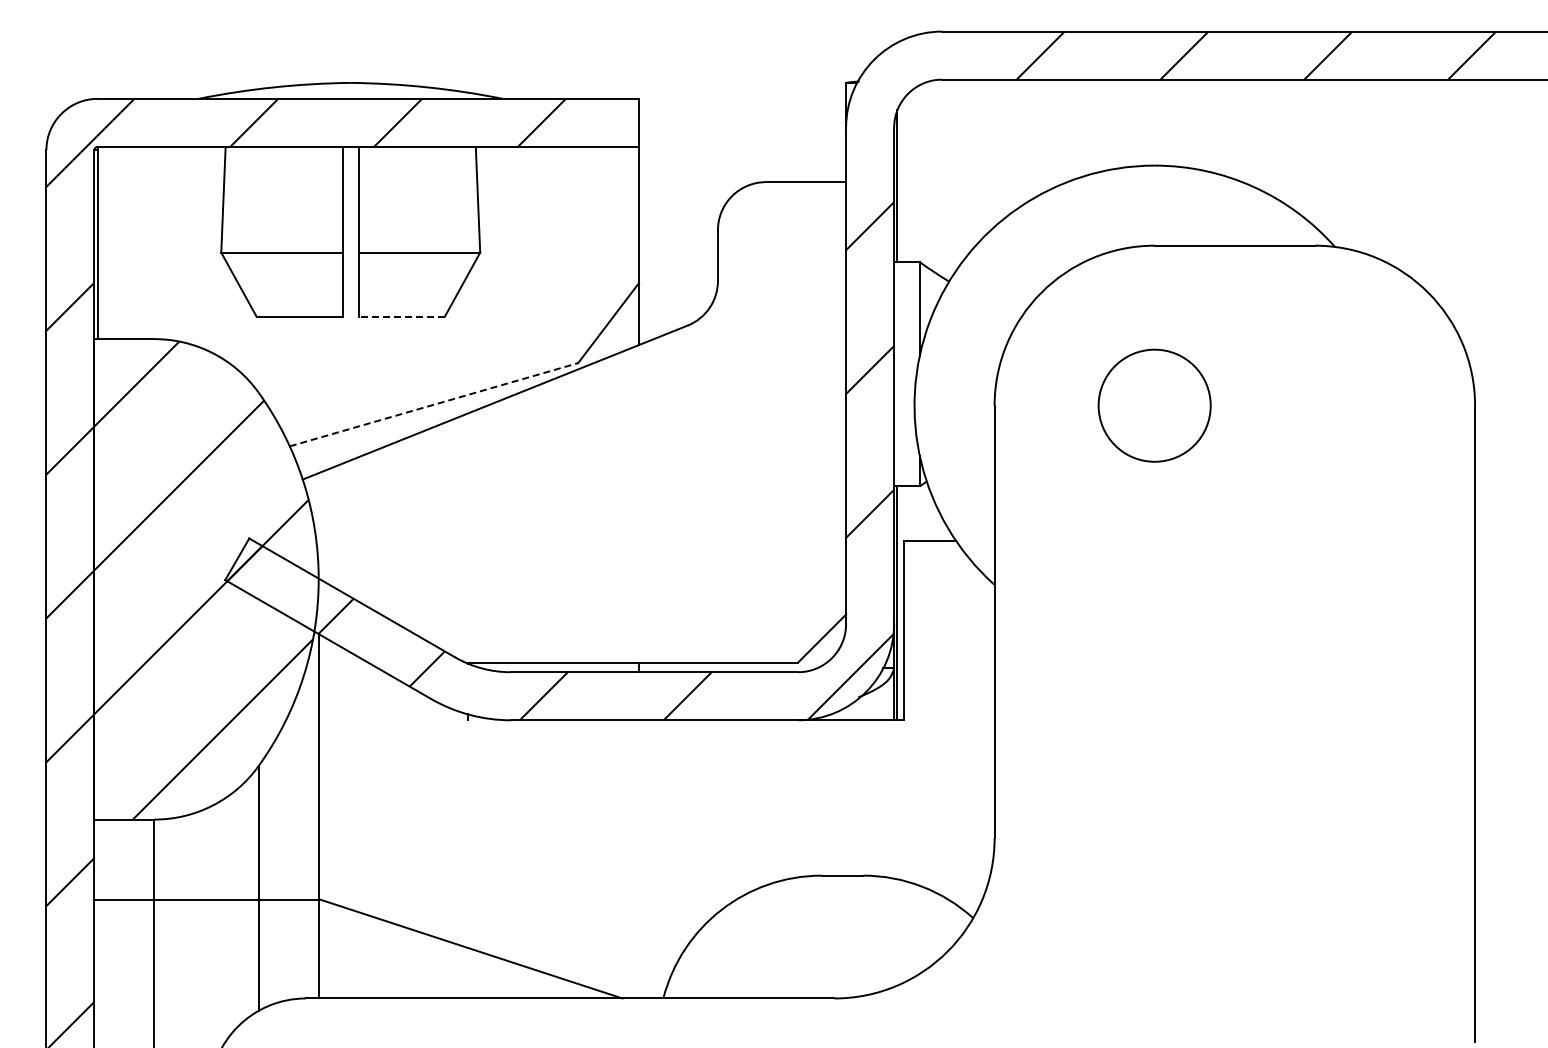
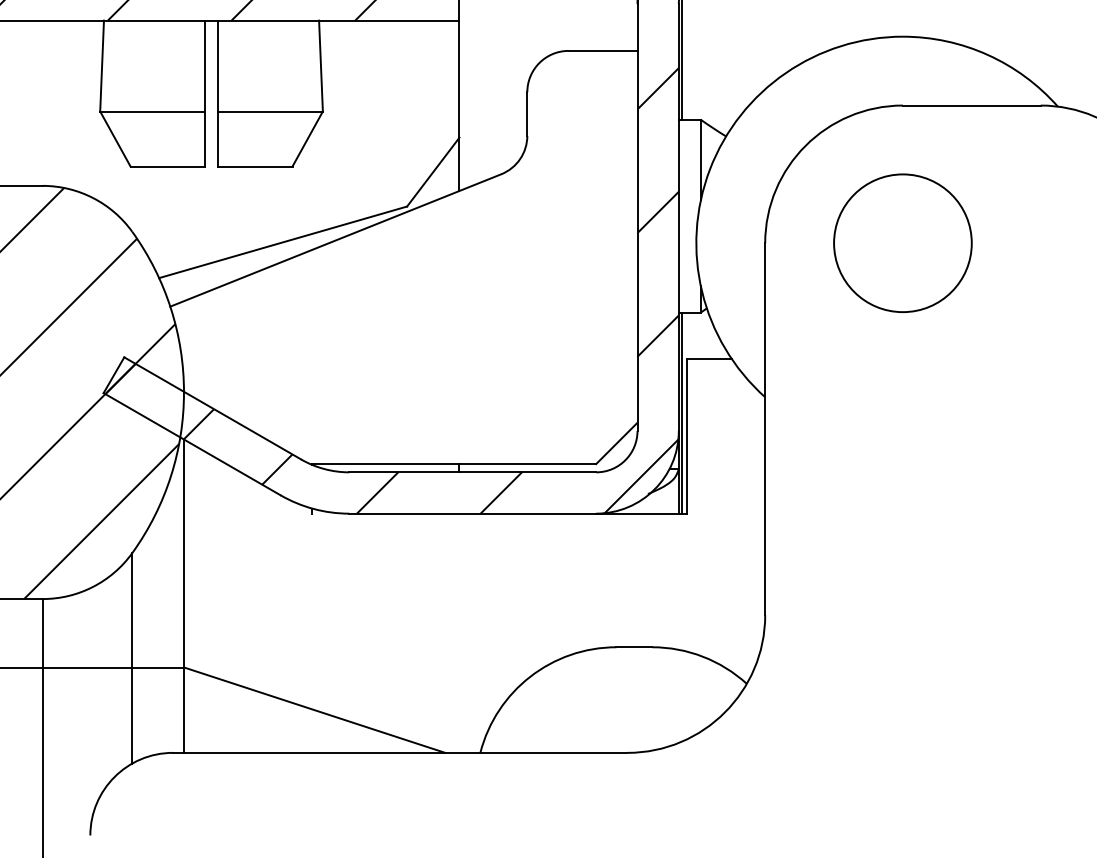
line: (401, 316) -> (255, 166), dashed -> solid
line: (434, 404) -> (283, 242), dashed -> solid
circle: (1154, 405) -> (902, 242), size x1.43

